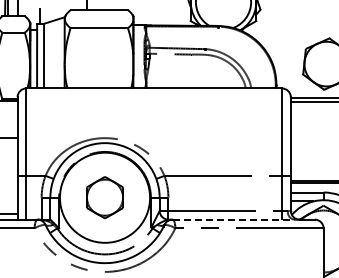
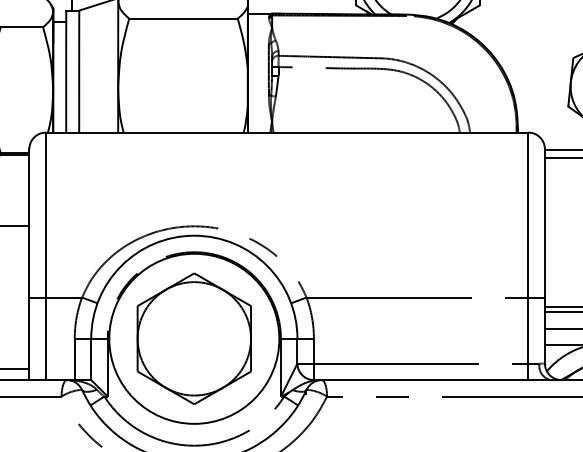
part: (104, 197) -> (193, 338), size x1.67
line: (233, 219) -> (436, 379), dashed -> solid

